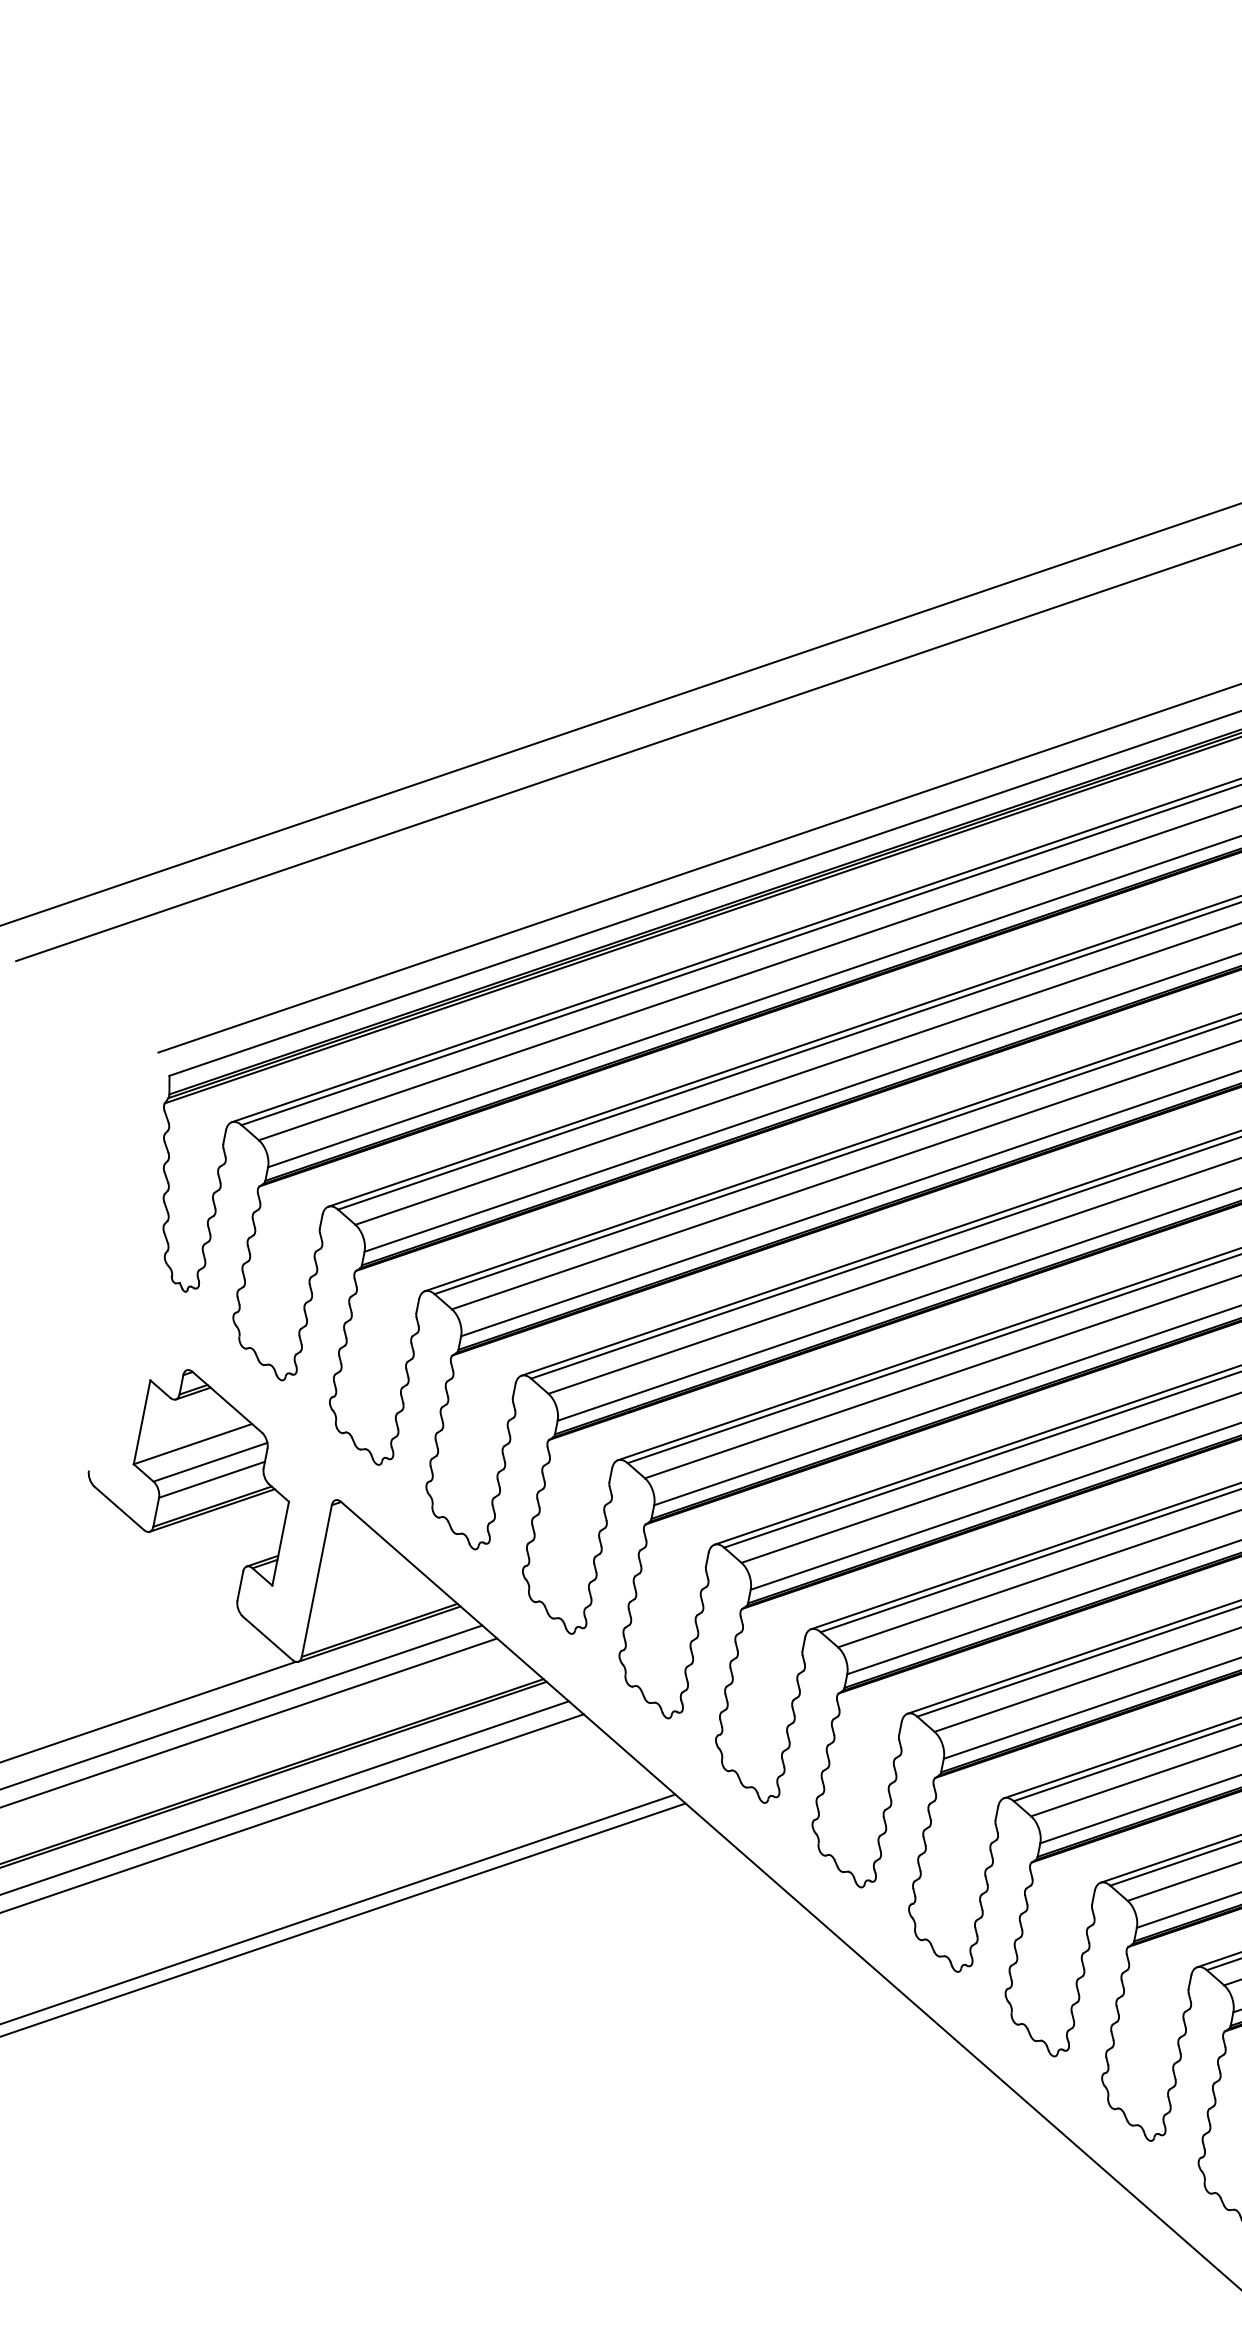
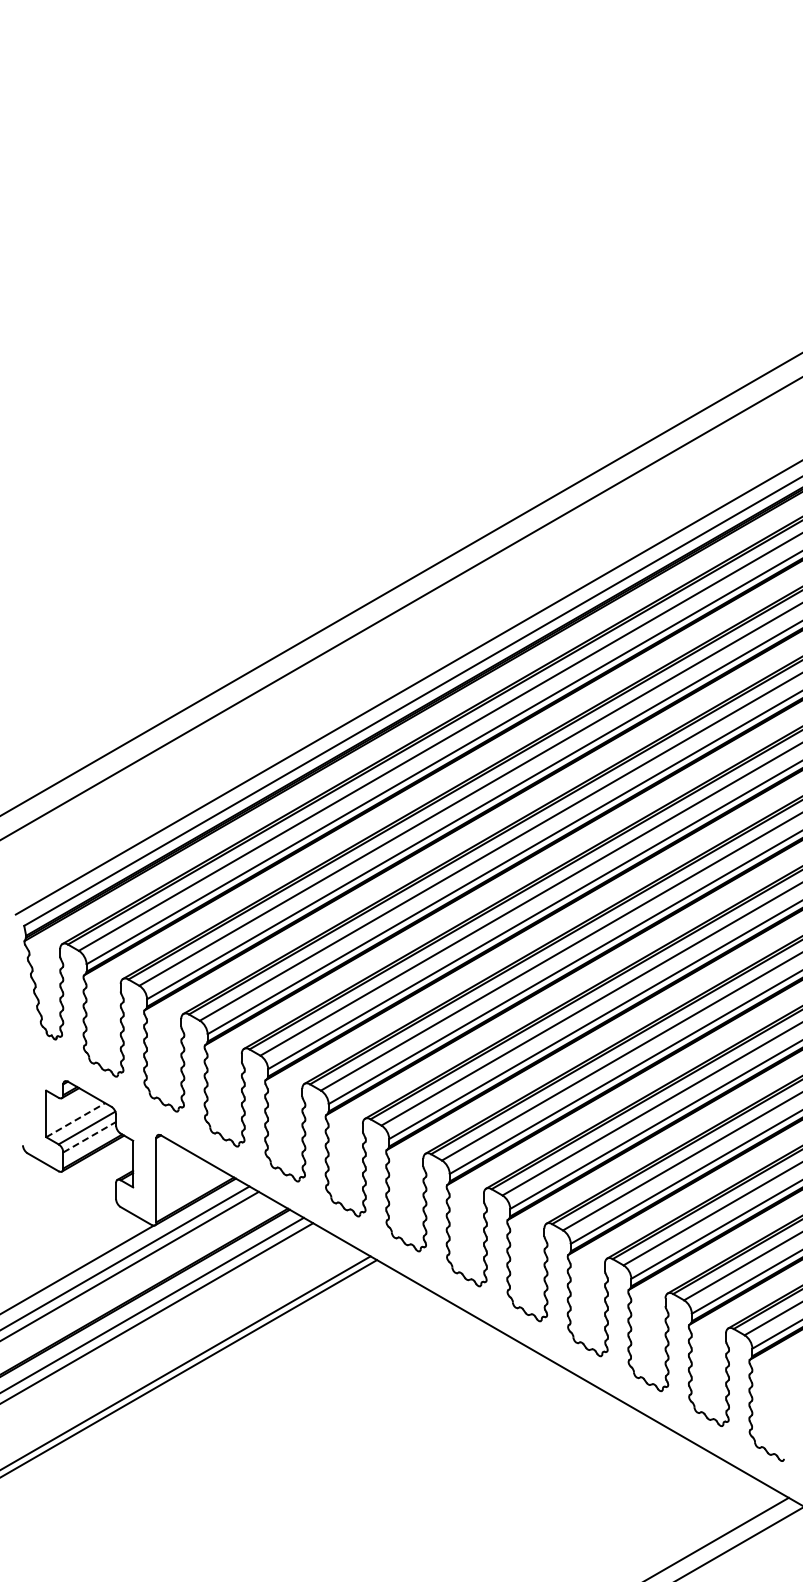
line: (194, 1443) -> (76, 1119), solid -> dashed
line: (213, 1478) -> (90, 1136), solid -> dashed

